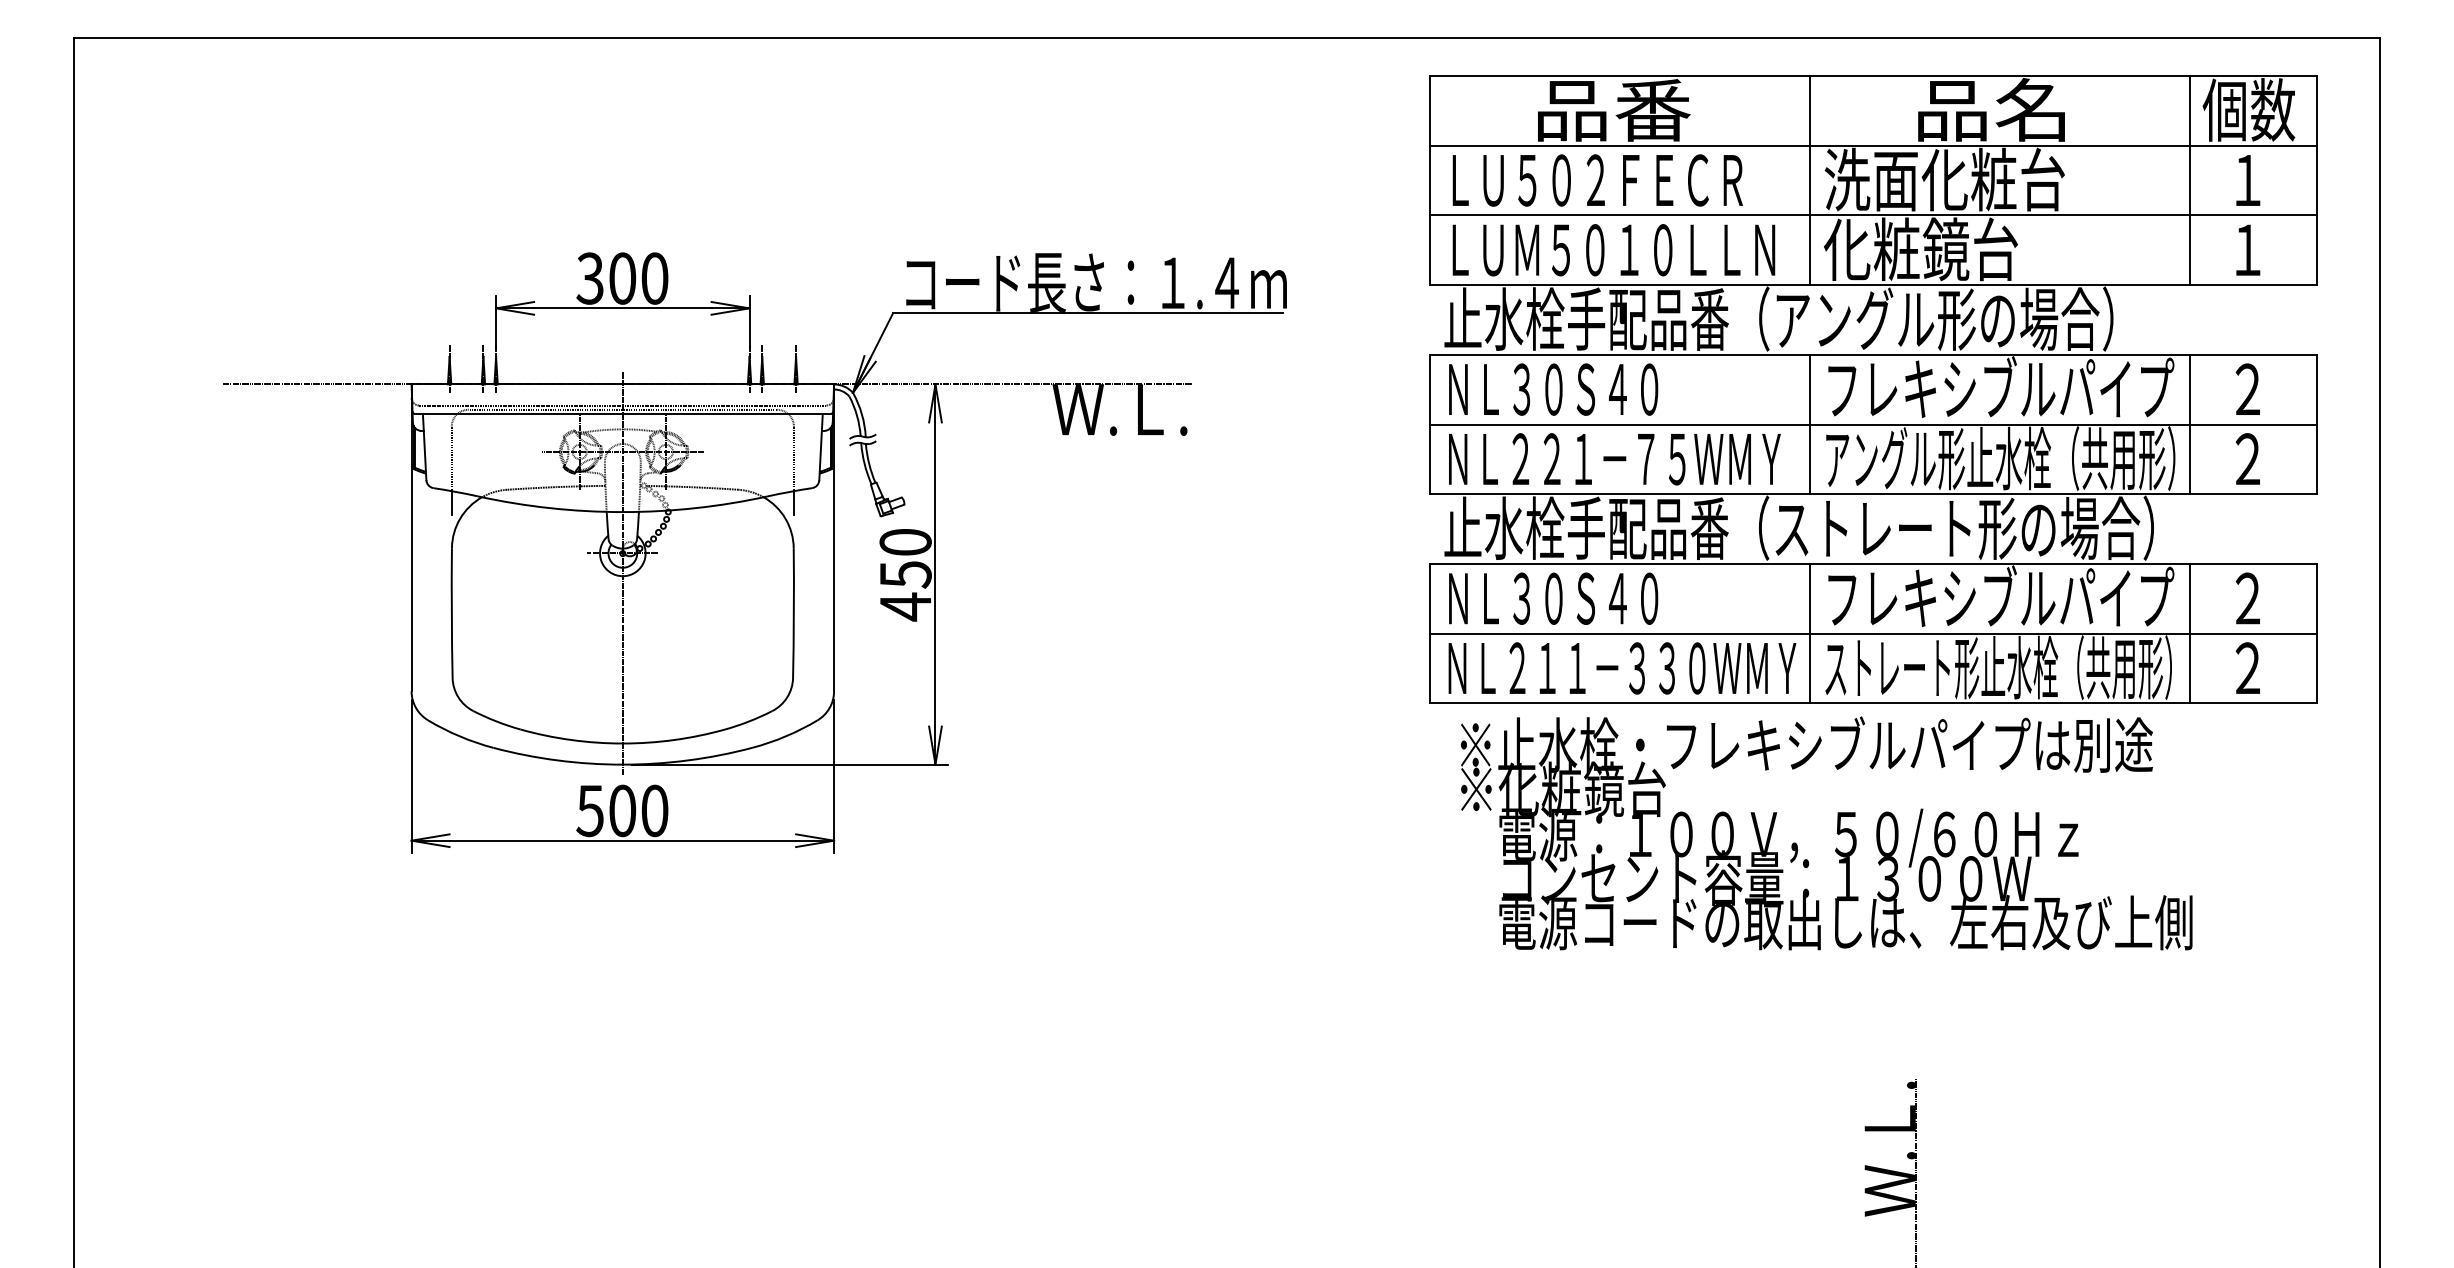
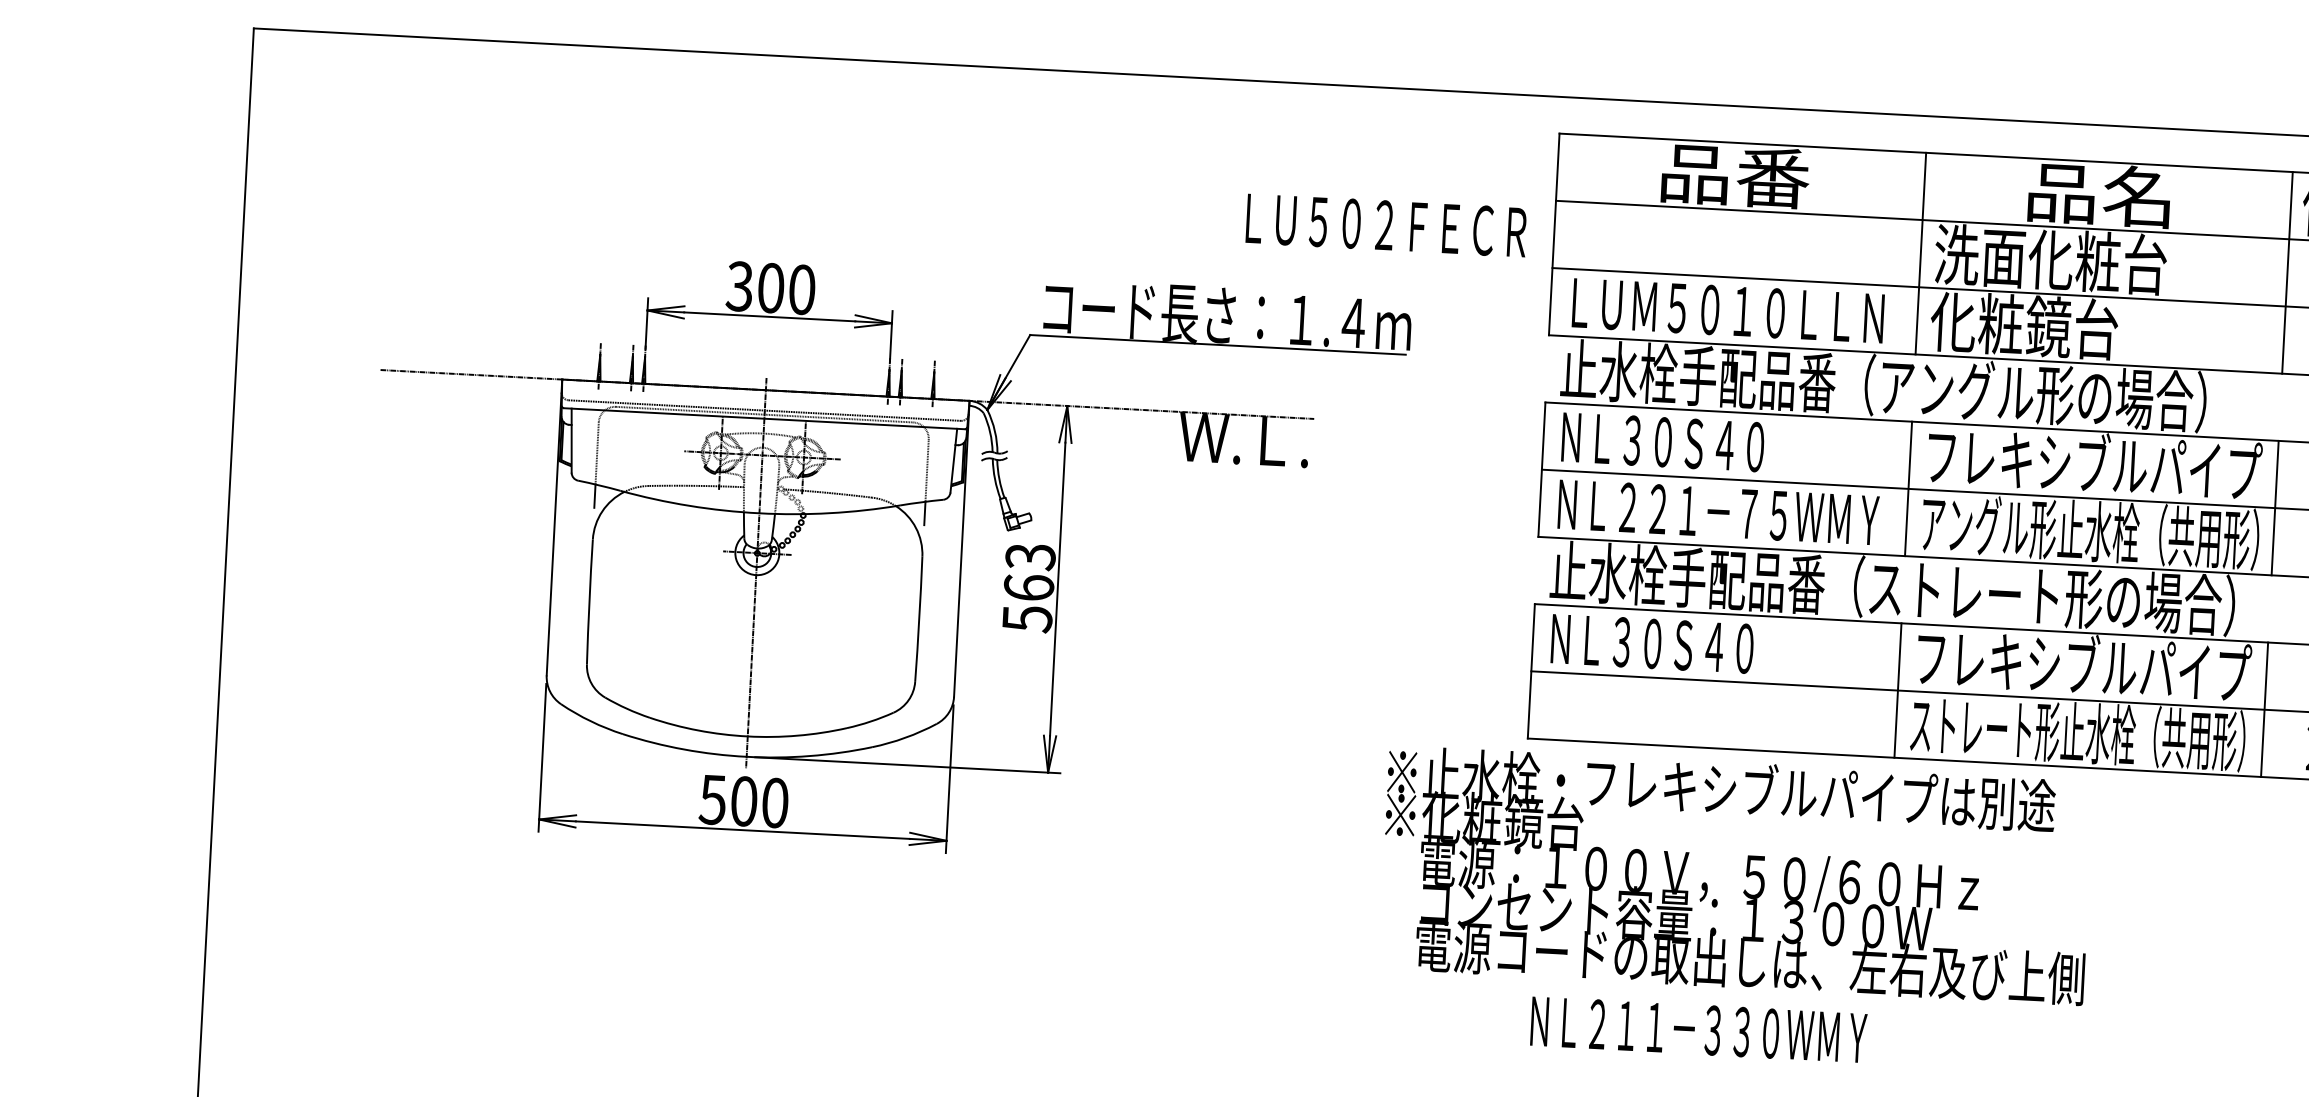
text: (1597, 180) -> (1386, 225), moved
text: (905, 575) -> (1028, 588), 450 -> 563
text: (1622, 668) -> (1698, 1029), moved
text: (1826, 833) -> (1735, 875), moved

